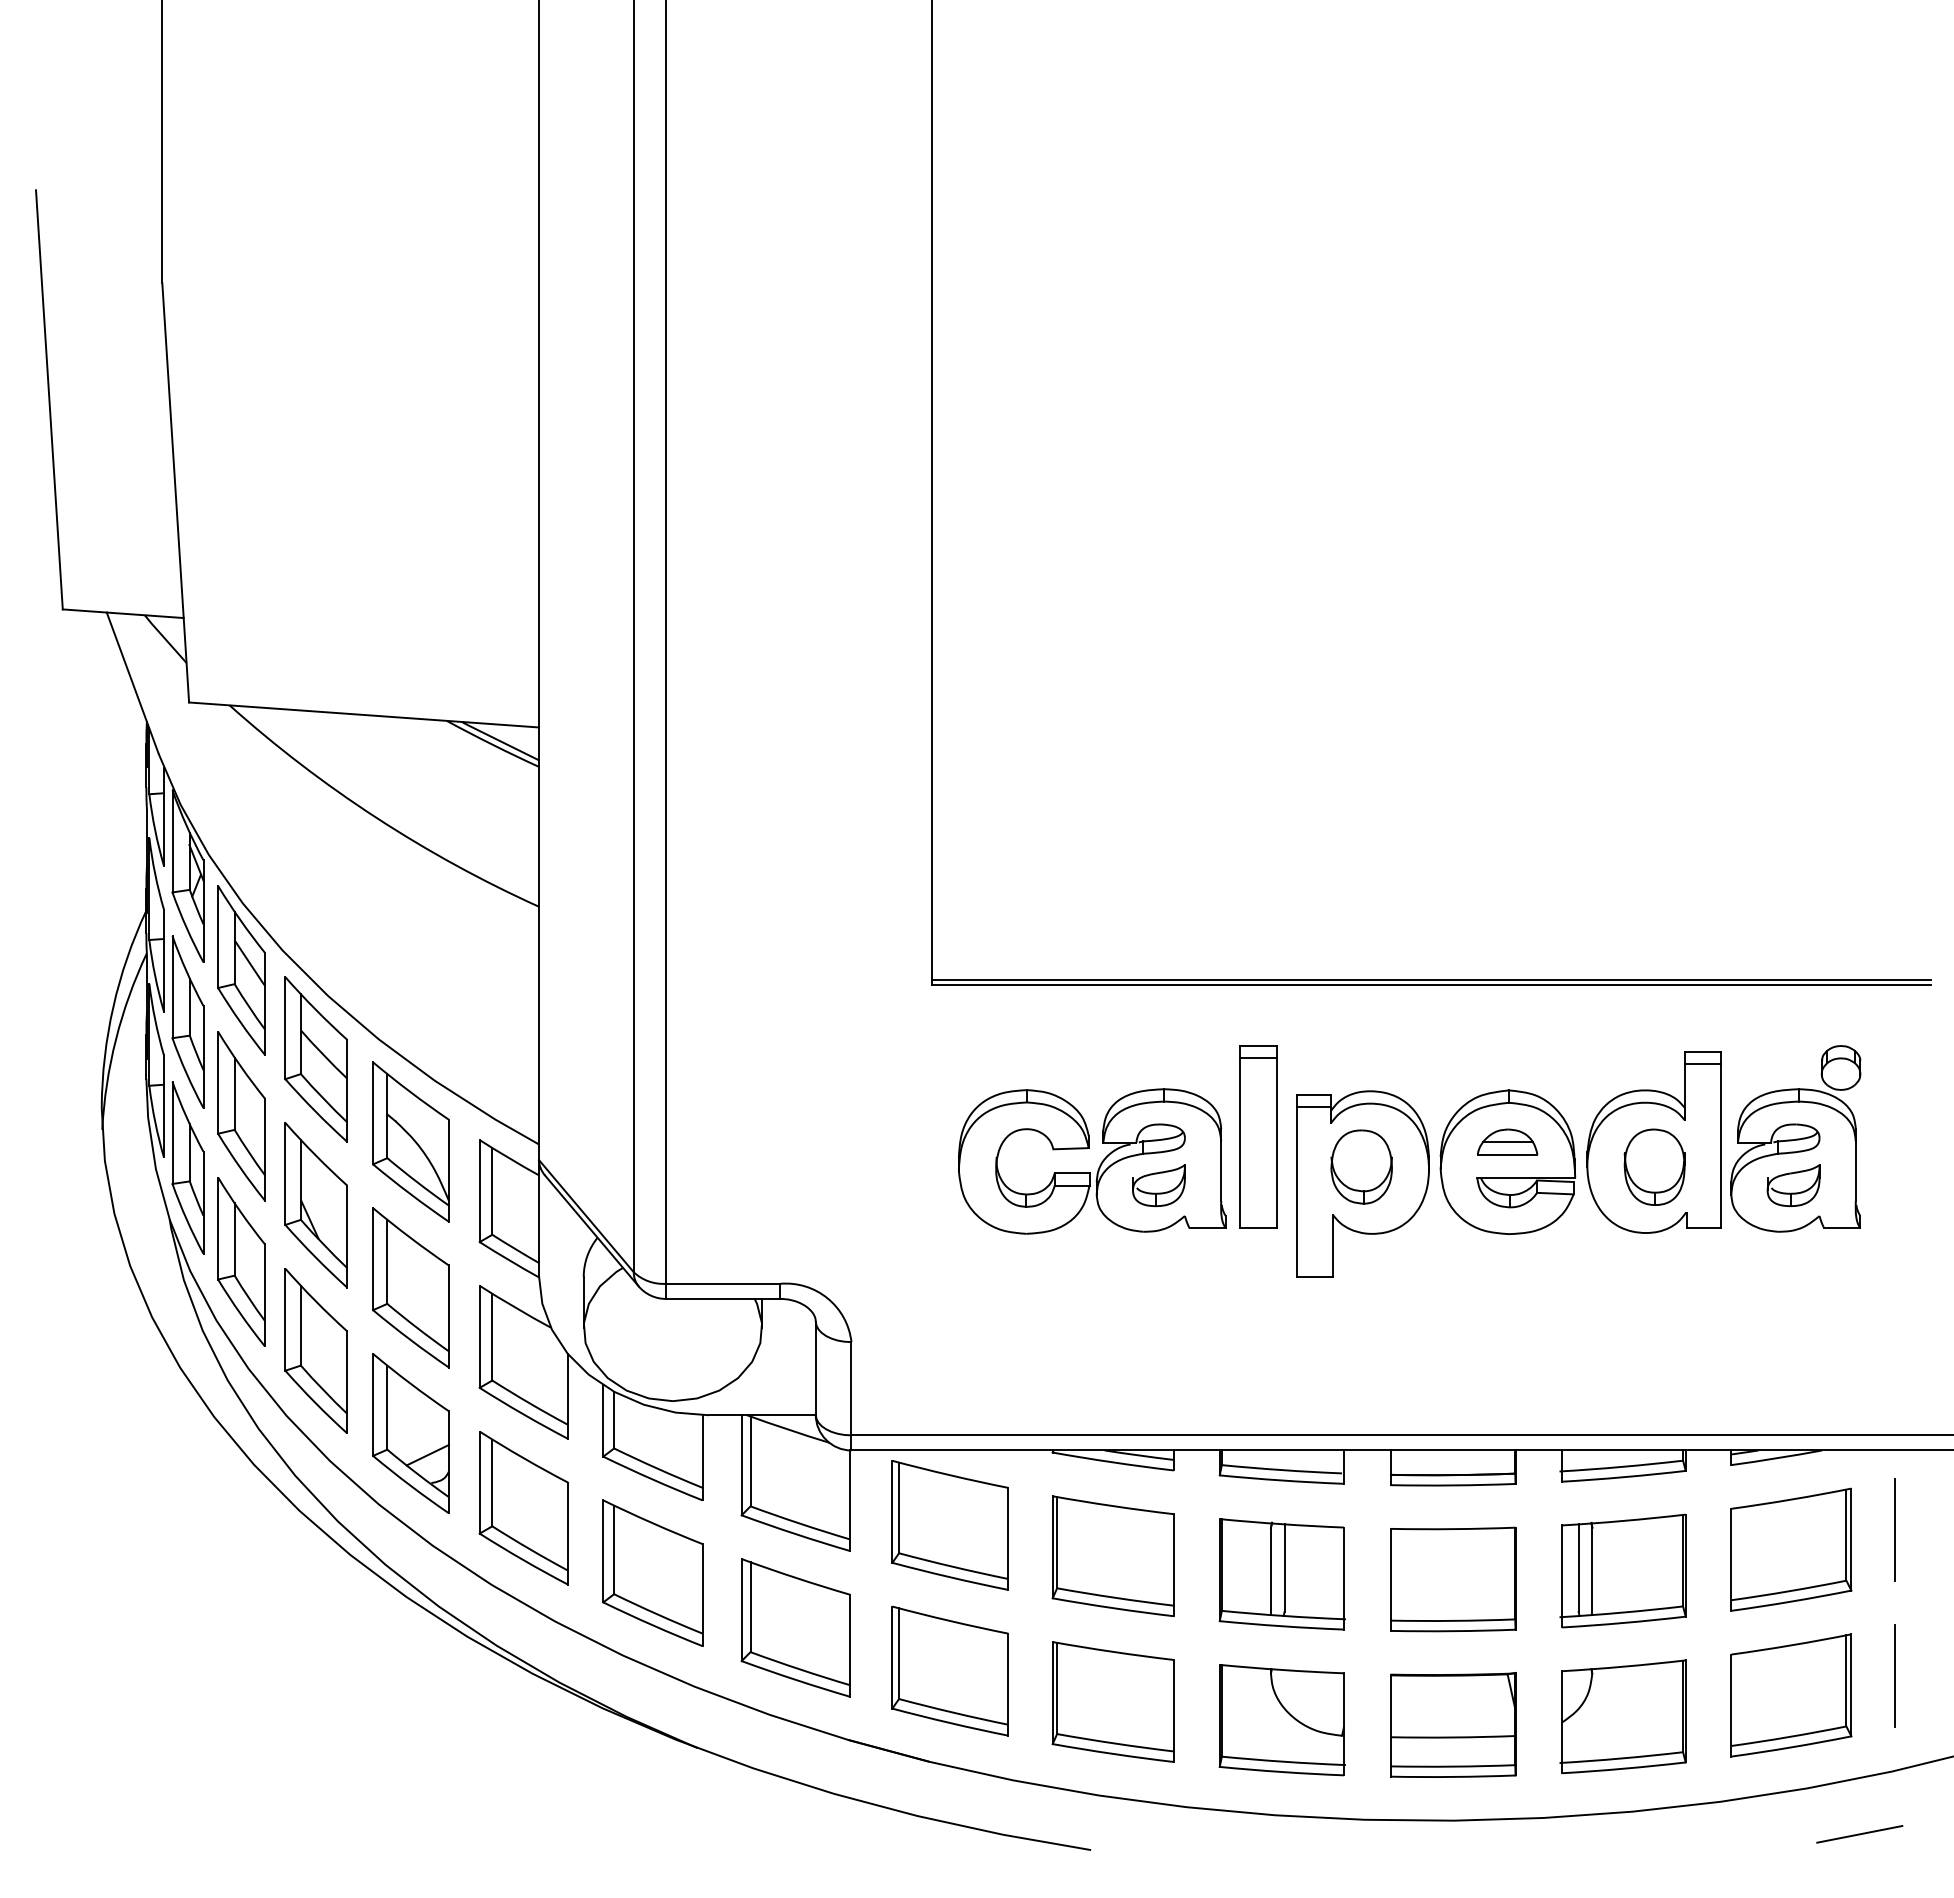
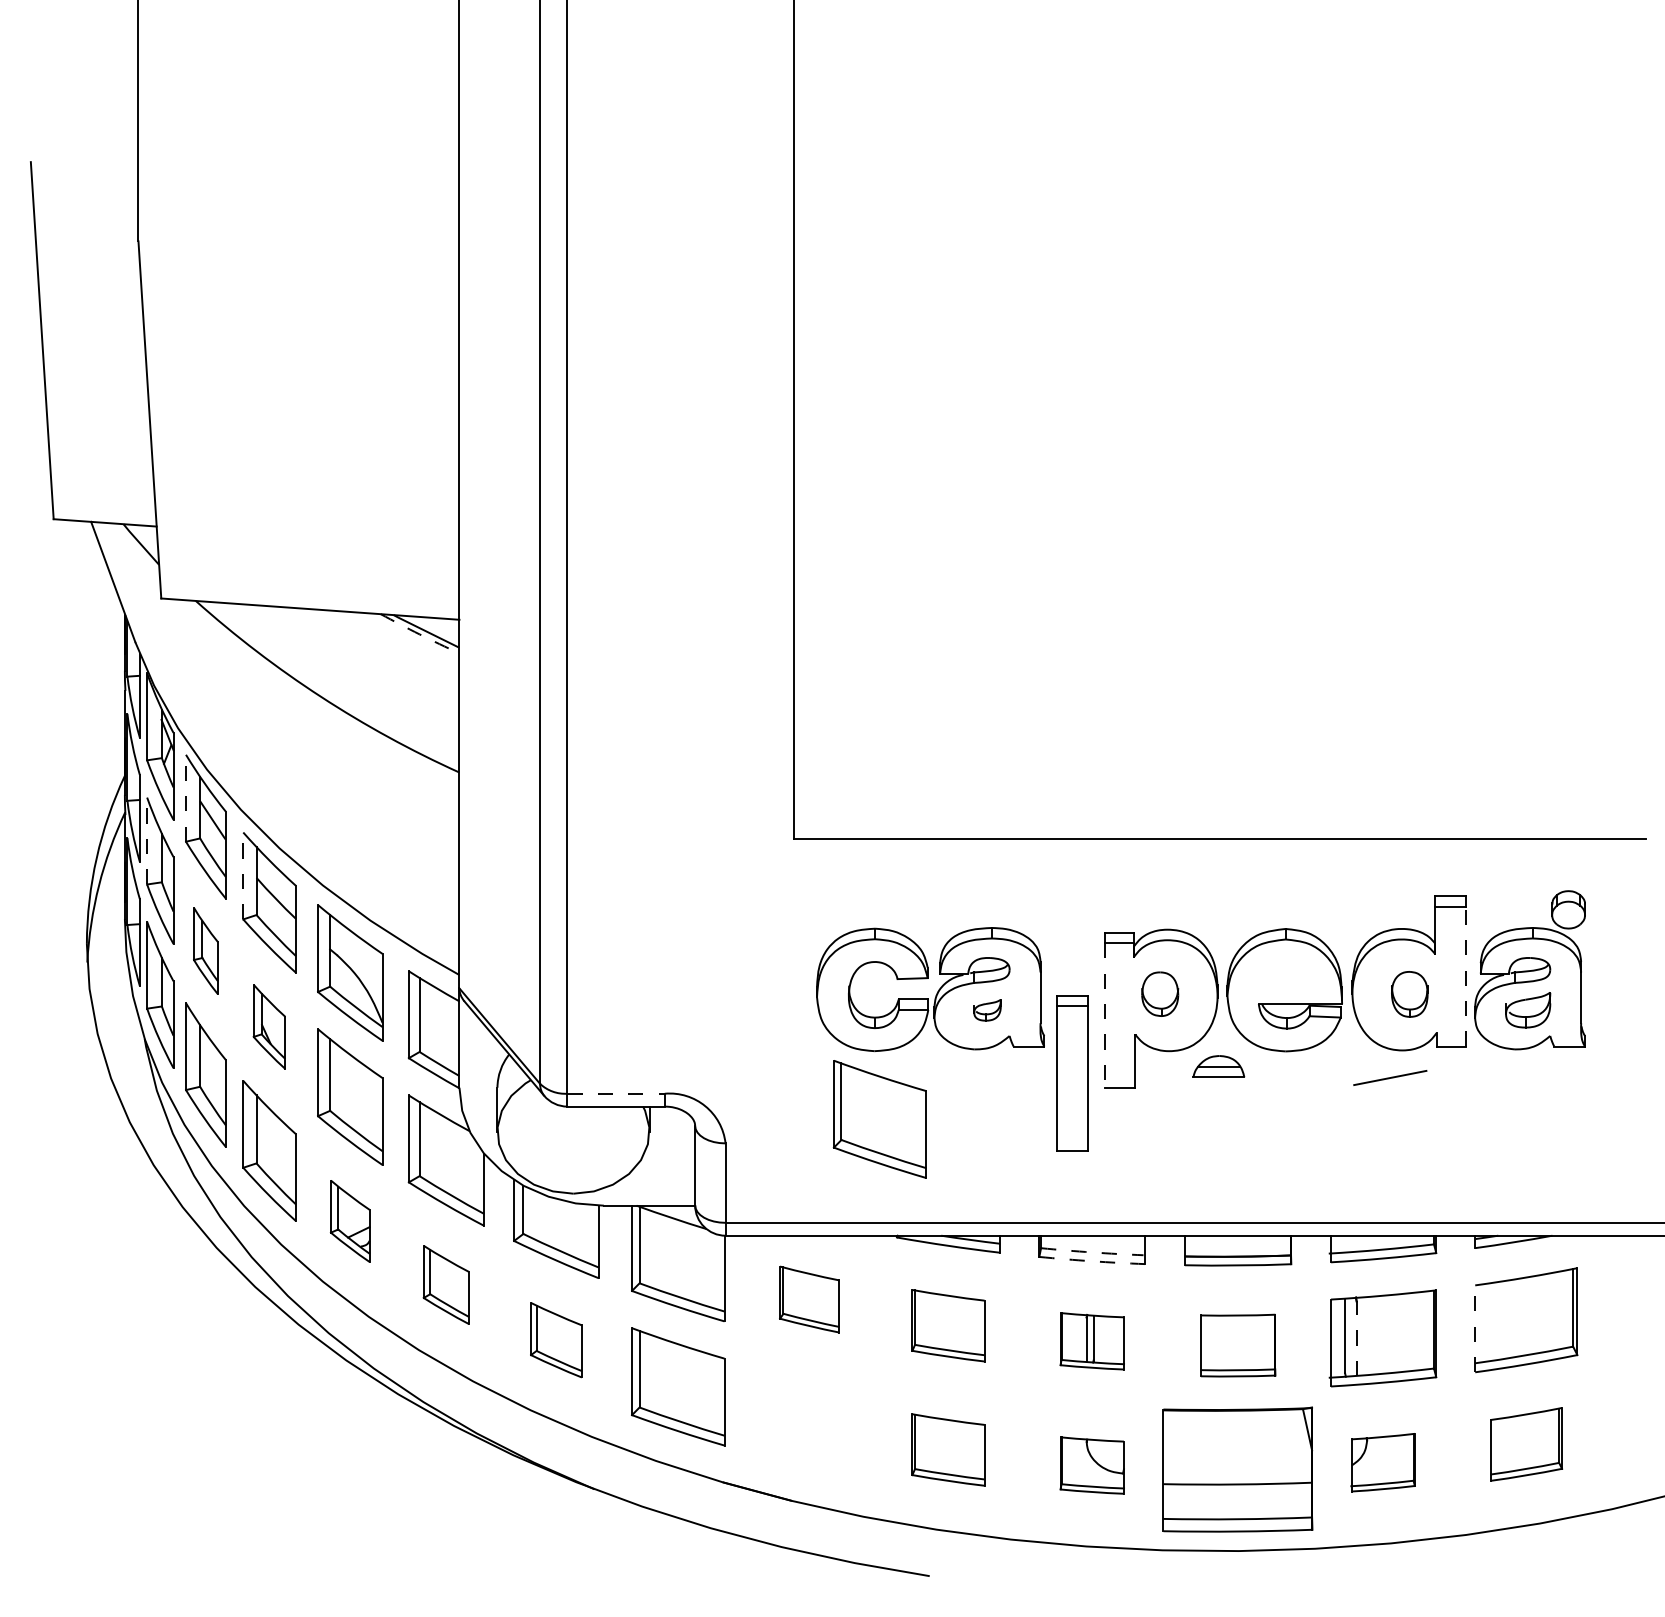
arc: (492, 744) -> (419, 634), solid -> dashed
line: (218, 936) -> (186, 797), solid -> dashed
line: (1431, 979) -> (1219, 834), removed
line: (172, 986) -> (147, 840), solid -> dashed
line: (285, 1027) -> (243, 875), solid -> dashed
part: (241, 1116) -> (205, 951), size x0.6
part: (1258, 1136) -> (1072, 1073), moved
part: (1507, 1141) -> (1218, 1066), moved
line: (1720, 1146) -> (1465, 976), solid -> dashed
part: (1361, 1166) -> (1160, 993), size x0.7
part: (1654, 1166) -> (1409, 993), size x0.7
part: (1158, 1185) -> (987, 1009), size x0.6
line: (1297, 1192) -> (1105, 1015), solid -> dashed
part: (315, 1205) -> (268, 1027), size x0.6
line: (723, 1283) -> (616, 1093), solid -> dashed
part: (1032, 1313) -> (879, 1119), added
part: (410, 1433) -> (349, 1221), size x0.6
arc: (1281, 1470) -> (1091, 1252), solid -> dashed
arc: (1281, 1480) -> (1091, 1261), solid -> dashed
part: (523, 1508) -> (446, 1285), size x0.6
part: (949, 1525) -> (809, 1299), size x0.6
line: (1895, 1530) -> (1614, 1303), removed
part: (1112, 1555) -> (947, 1325), size x0.7
line: (1731, 1559) -> (1475, 1328), solid -> dashed
line: (1592, 1571) -> (1356, 1338), solid -> dashed
part: (652, 1572) -> (556, 1339), size x0.6
part: (1281, 1574) -> (1091, 1341), size x0.6
part: (1453, 1579) -> (1238, 1345), size x0.7
part: (949, 1670) -> (809, 1423), removed
line: (1895, 1676) -> (1614, 1428), removed
part: (1791, 1695) -> (1526, 1444), size x0.7
part: (1112, 1701) -> (947, 1449), size x0.7
part: (1622, 1716) -> (1382, 1462), size x0.6
part: (1281, 1720) -> (1091, 1465), size x0.6
part: (1453, 1724) -> (1238, 1469), size x1.4
line: (1859, 1834) -> (1390, 1078), moved

